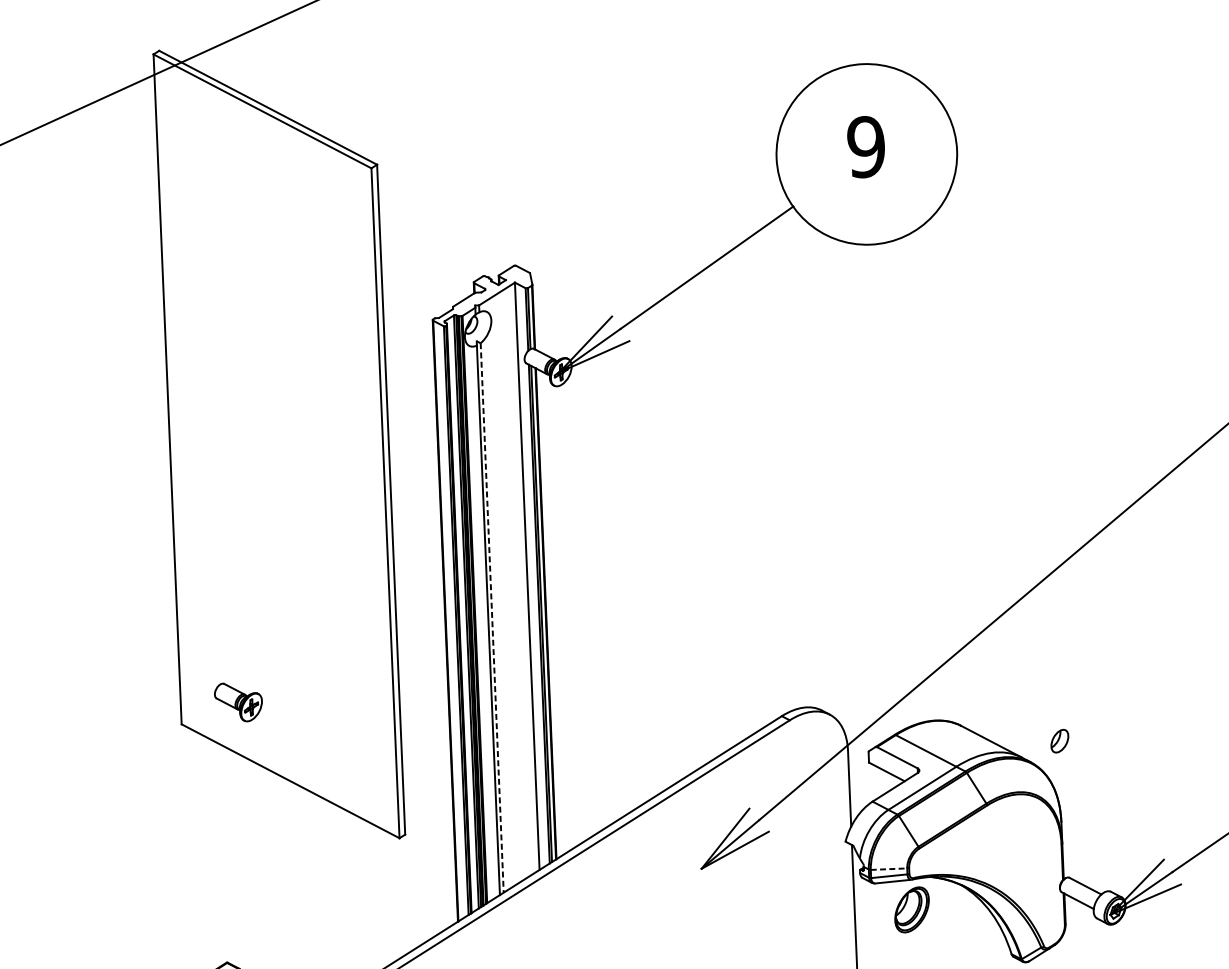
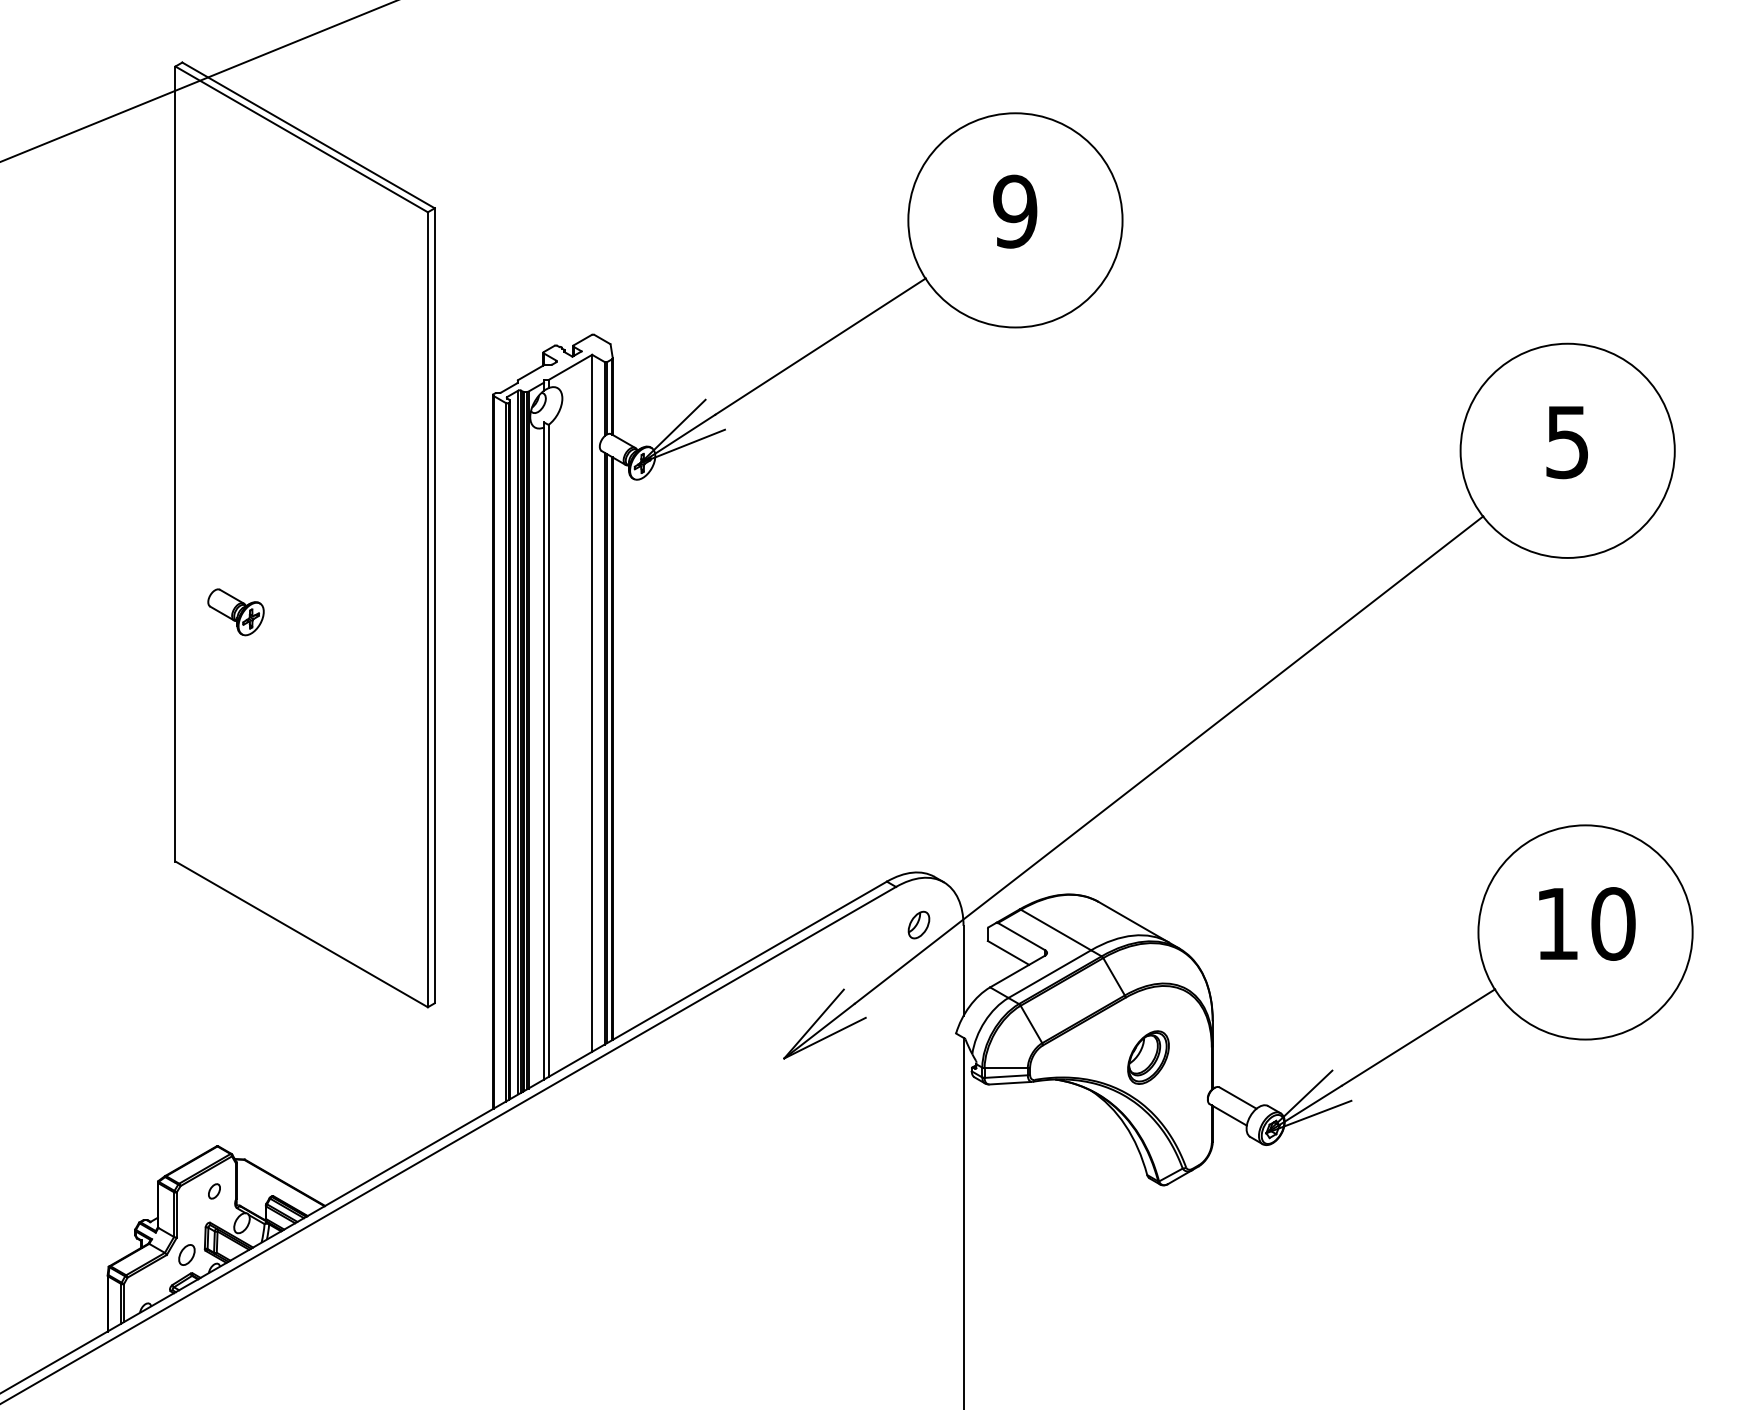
line: (492, 618) -> (548, 751), dashed -> solid
part: (238, 702) -> (235, 612), moved
part: (1059, 740) -> (918, 924), moved
line: (889, 869) -> (1006, 1068), dashed -> solid
part: (912, 909) -> (1148, 1057), moved

